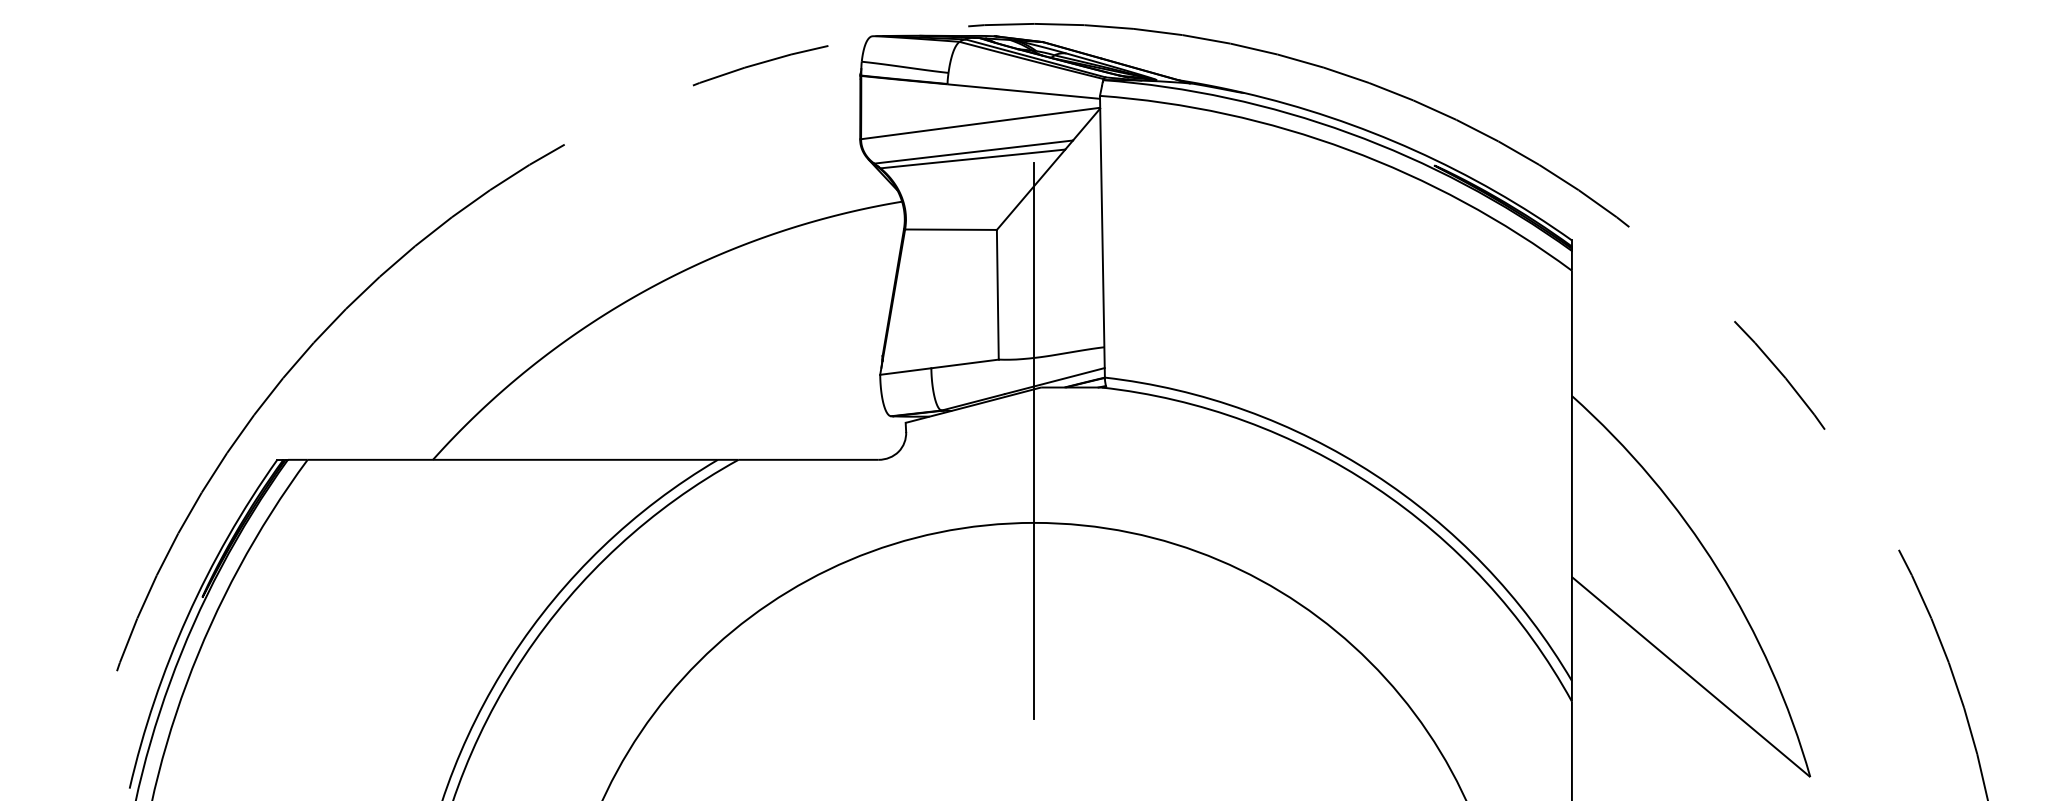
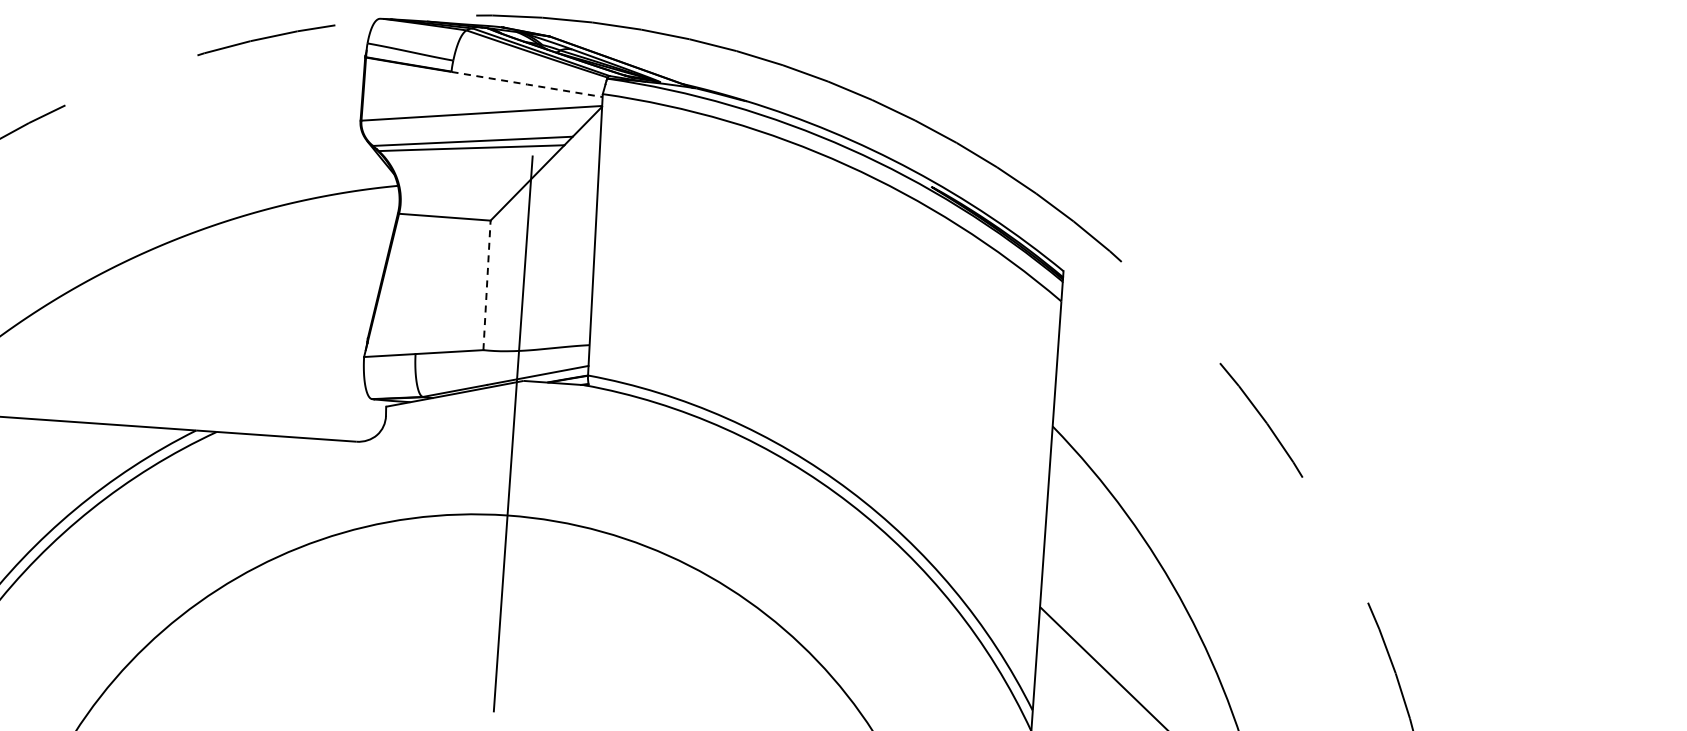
line: (1024, 91) -> (527, 84), solid -> dashed
line: (997, 294) -> (486, 285), solid -> dashed

